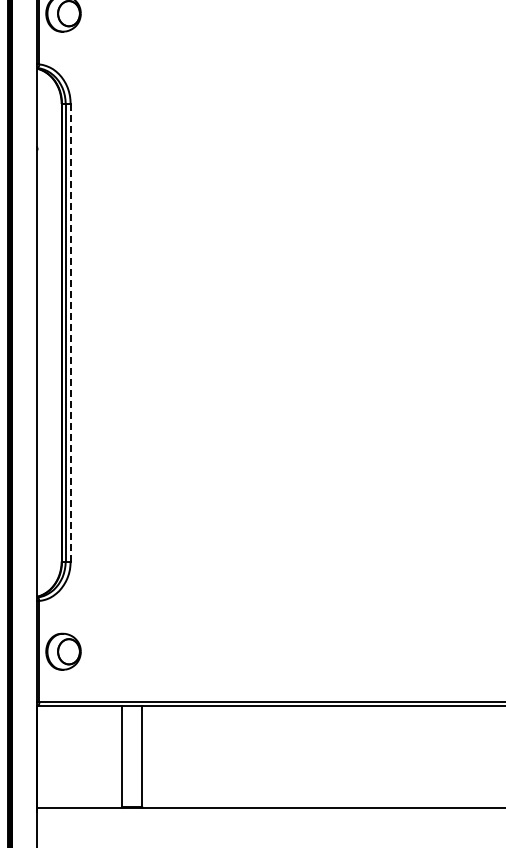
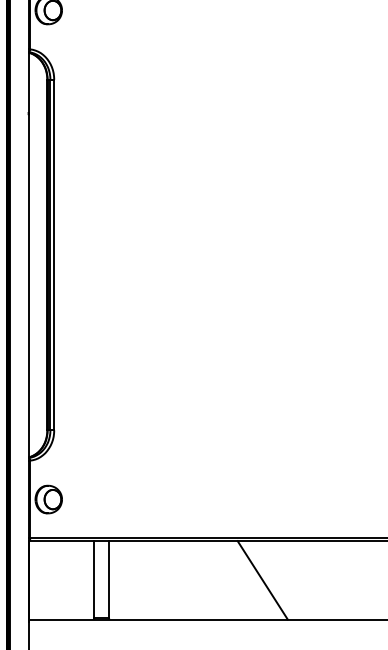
line: (70, 332) -> (54, 254), dashed -> solid
line: (342, 756) -> (262, 579), added

